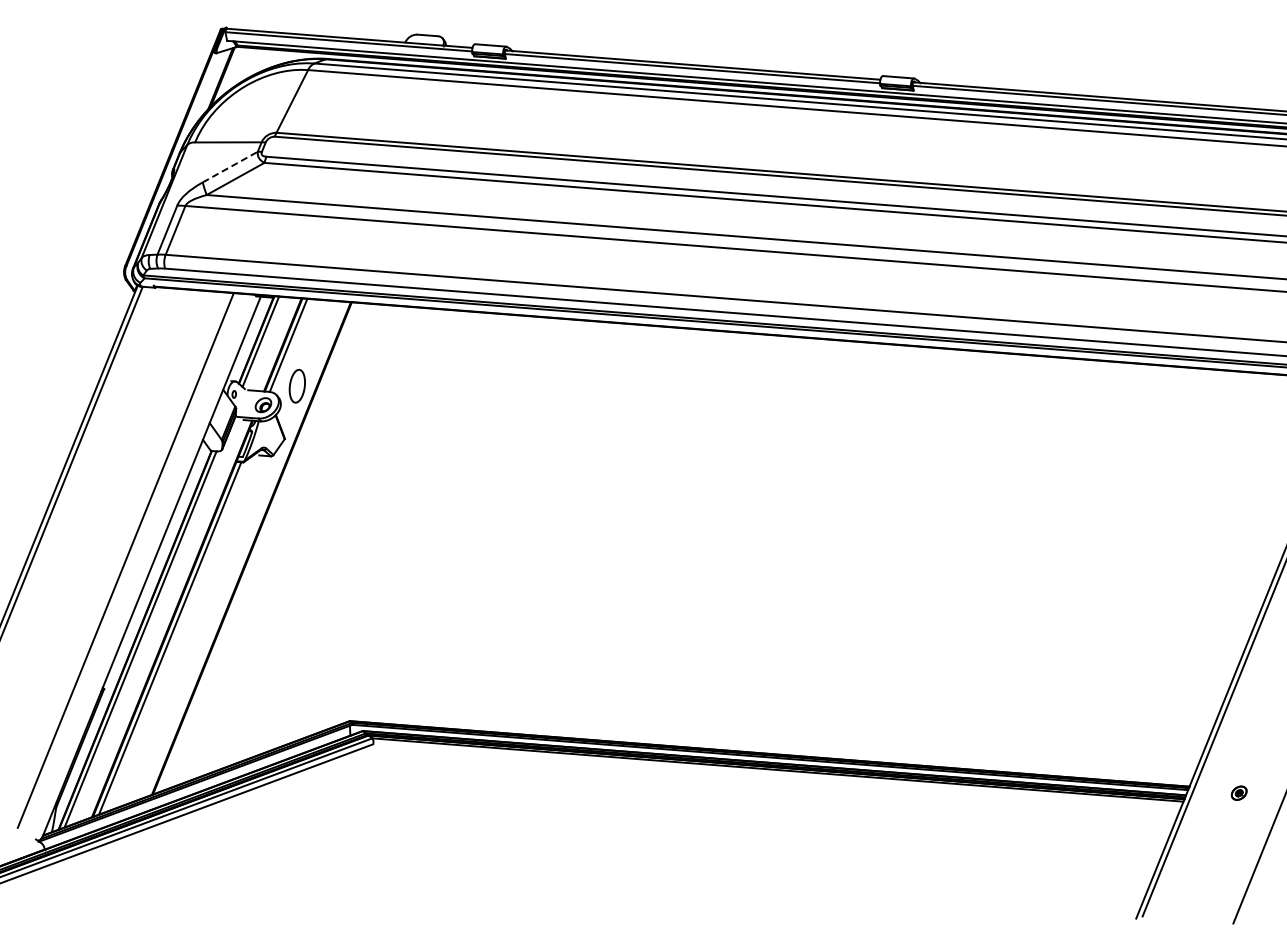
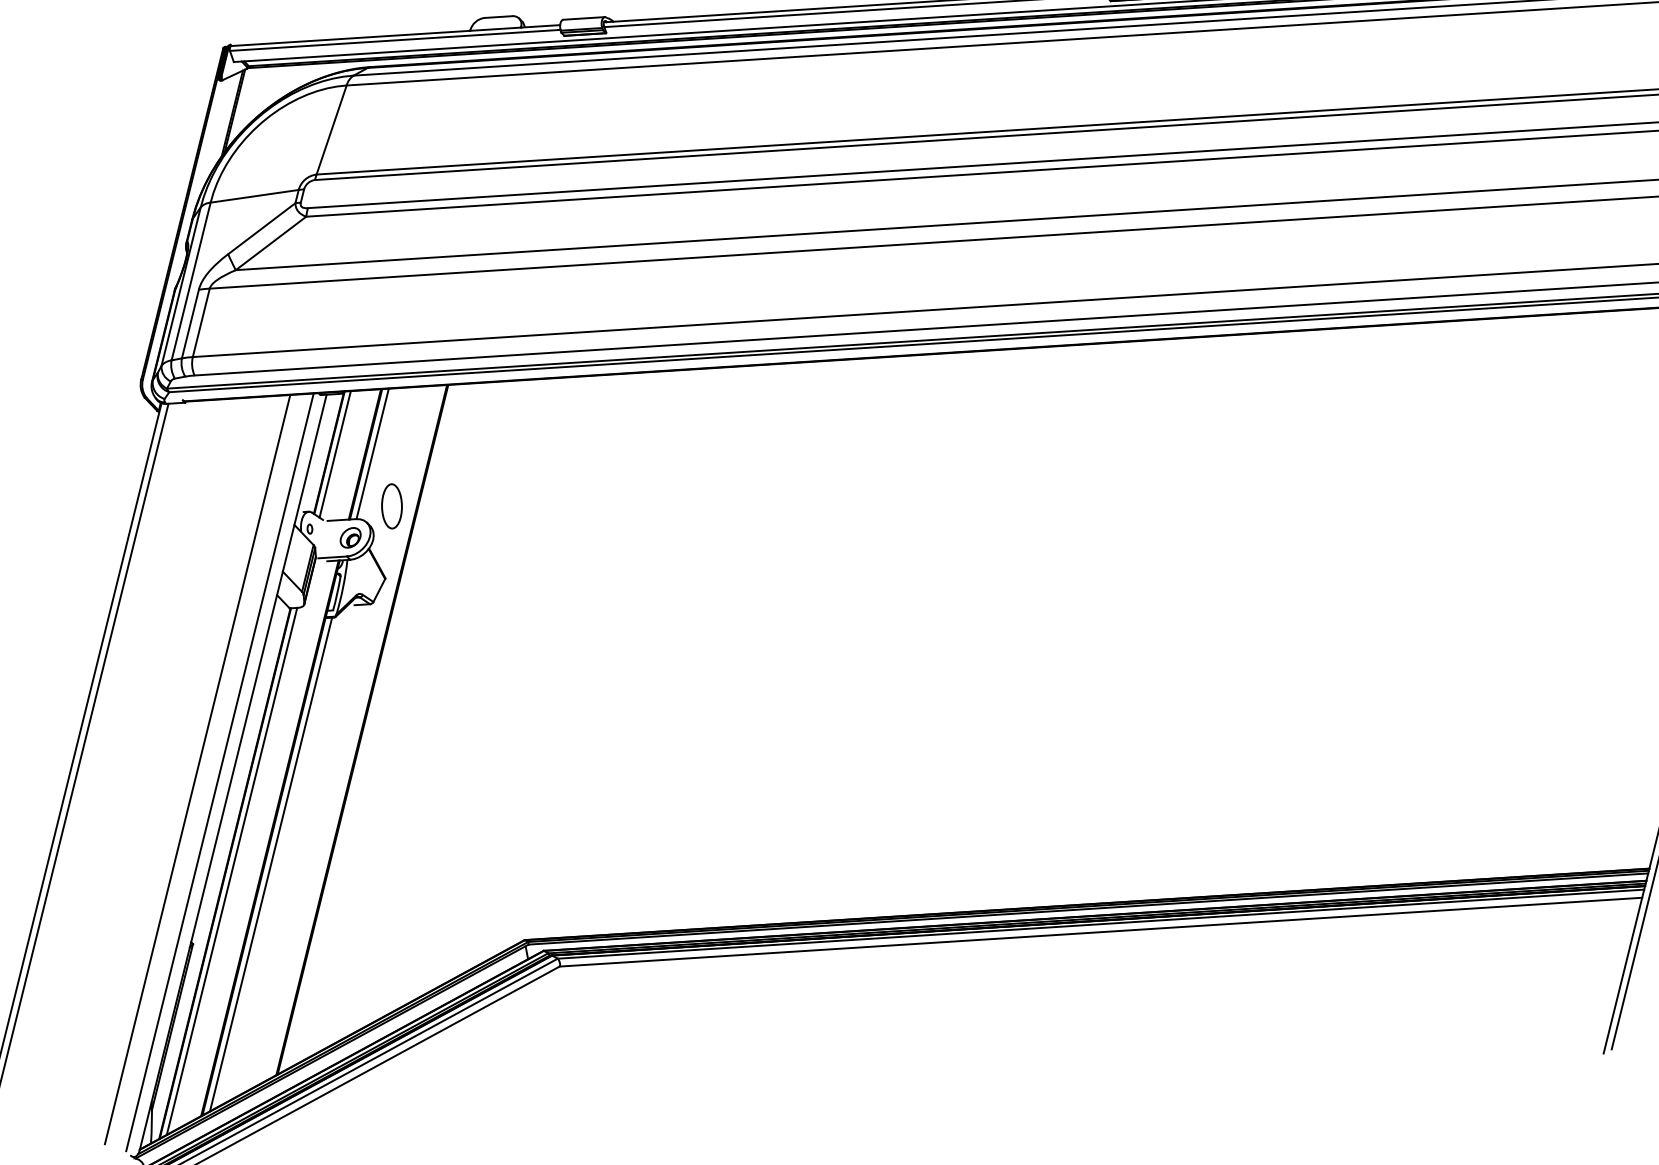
line: (230, 167) -> (262, 229), dashed -> solid
line: (172, 198) -> (191, 281), added
line: (141, 564) -> (219, 771), added
line: (776, 775) -> (1100, 931), added

